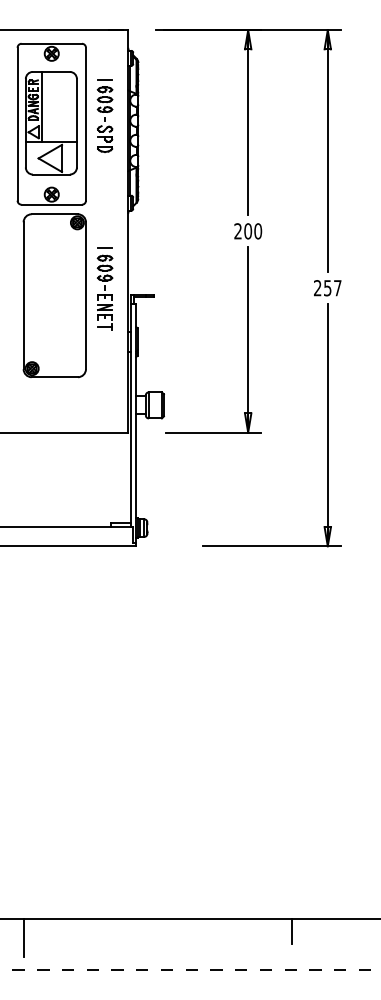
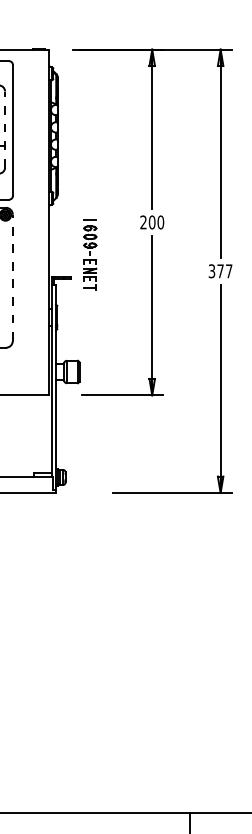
part: (104, 115) -> (28, 122), removed
line: (76, 122) -> (4, 128), solid -> dashed
part: (104, 288) -> (89, 254), moved
text: (322, 288) -> (216, 271), 257 -> 377
line: (85, 295) -> (12, 277), solid -> dashed

